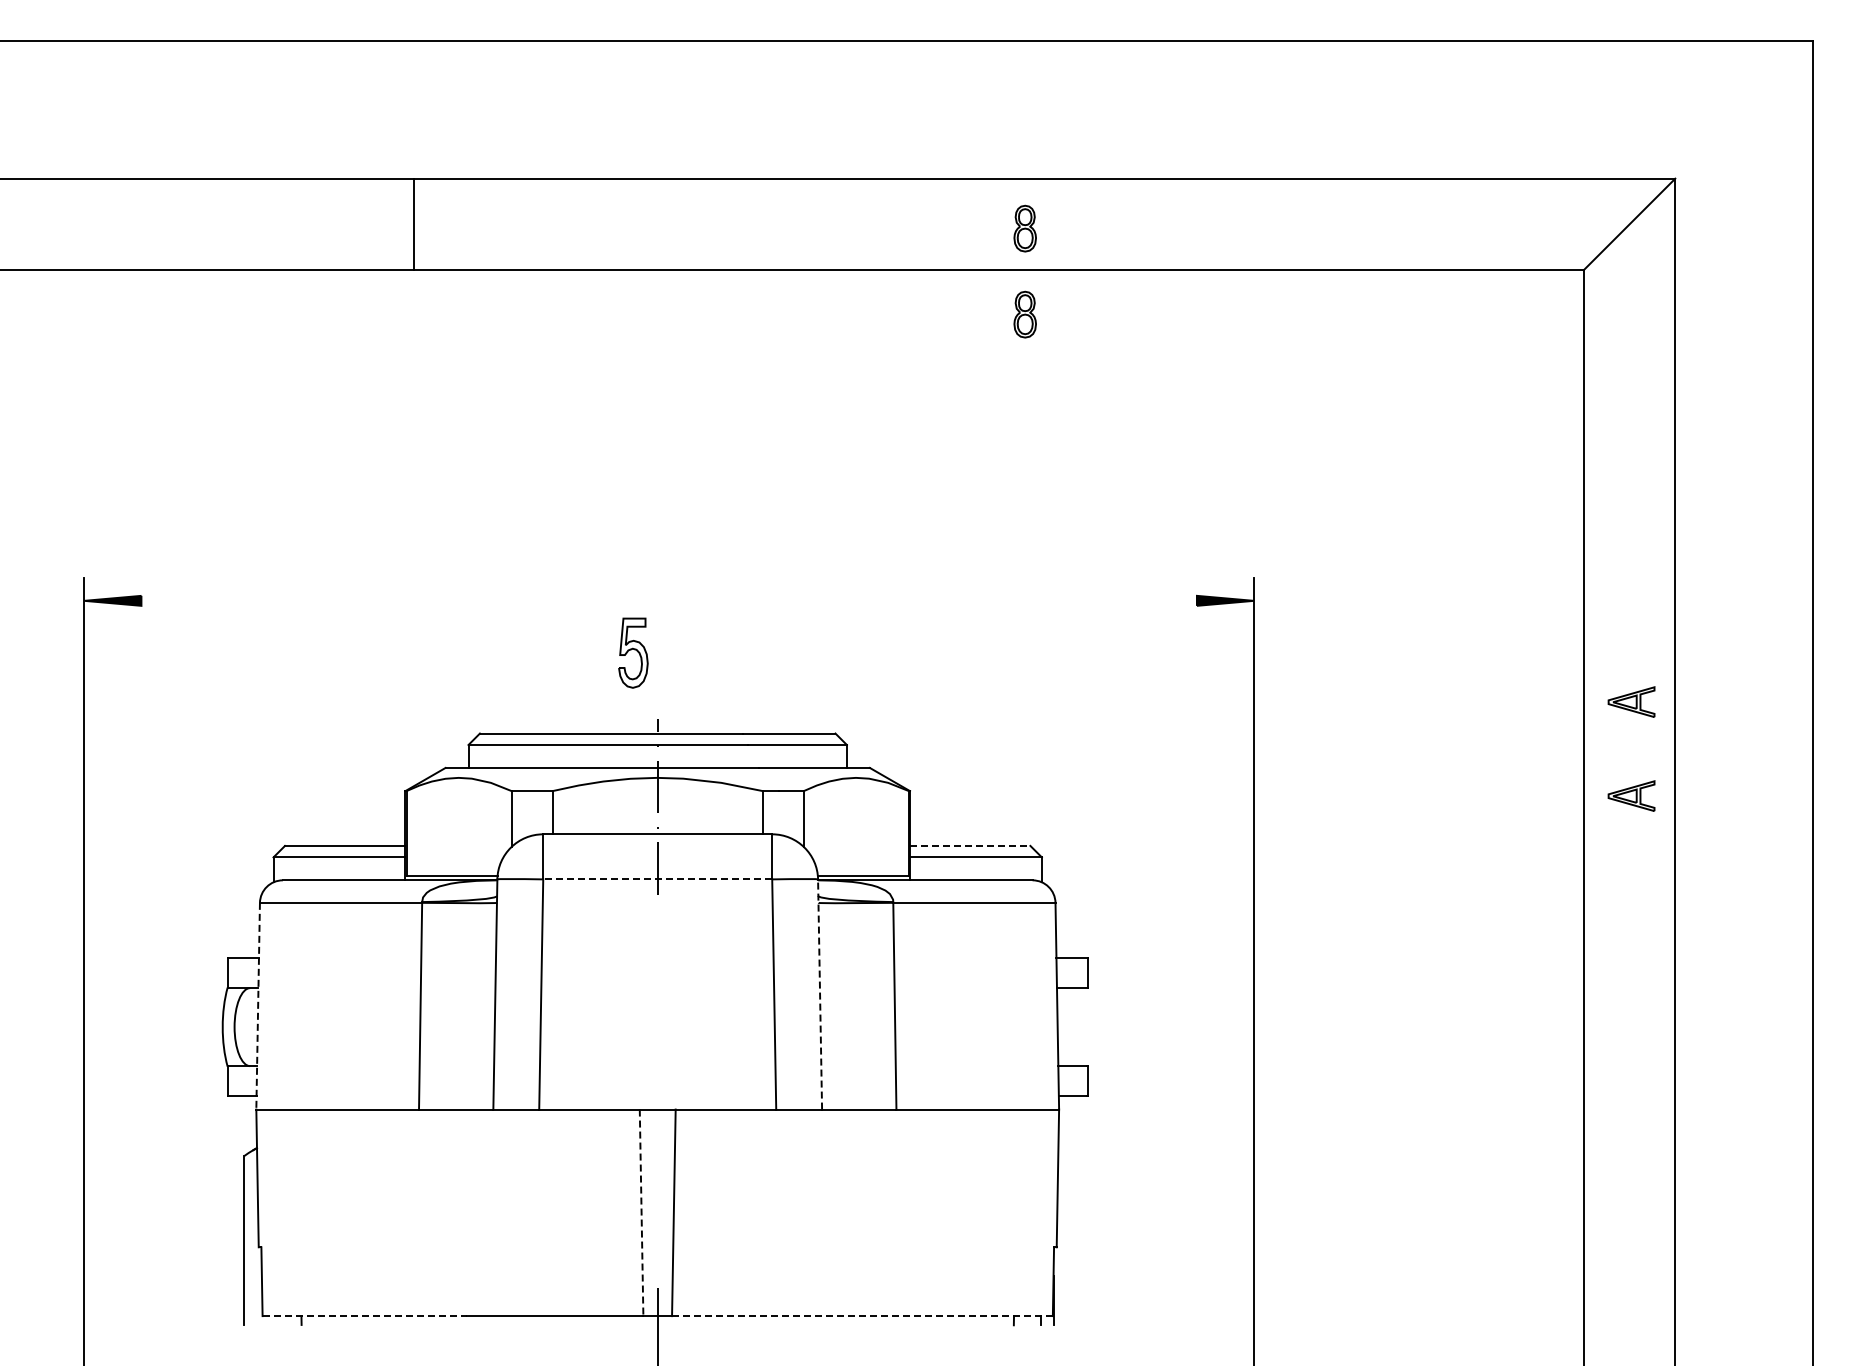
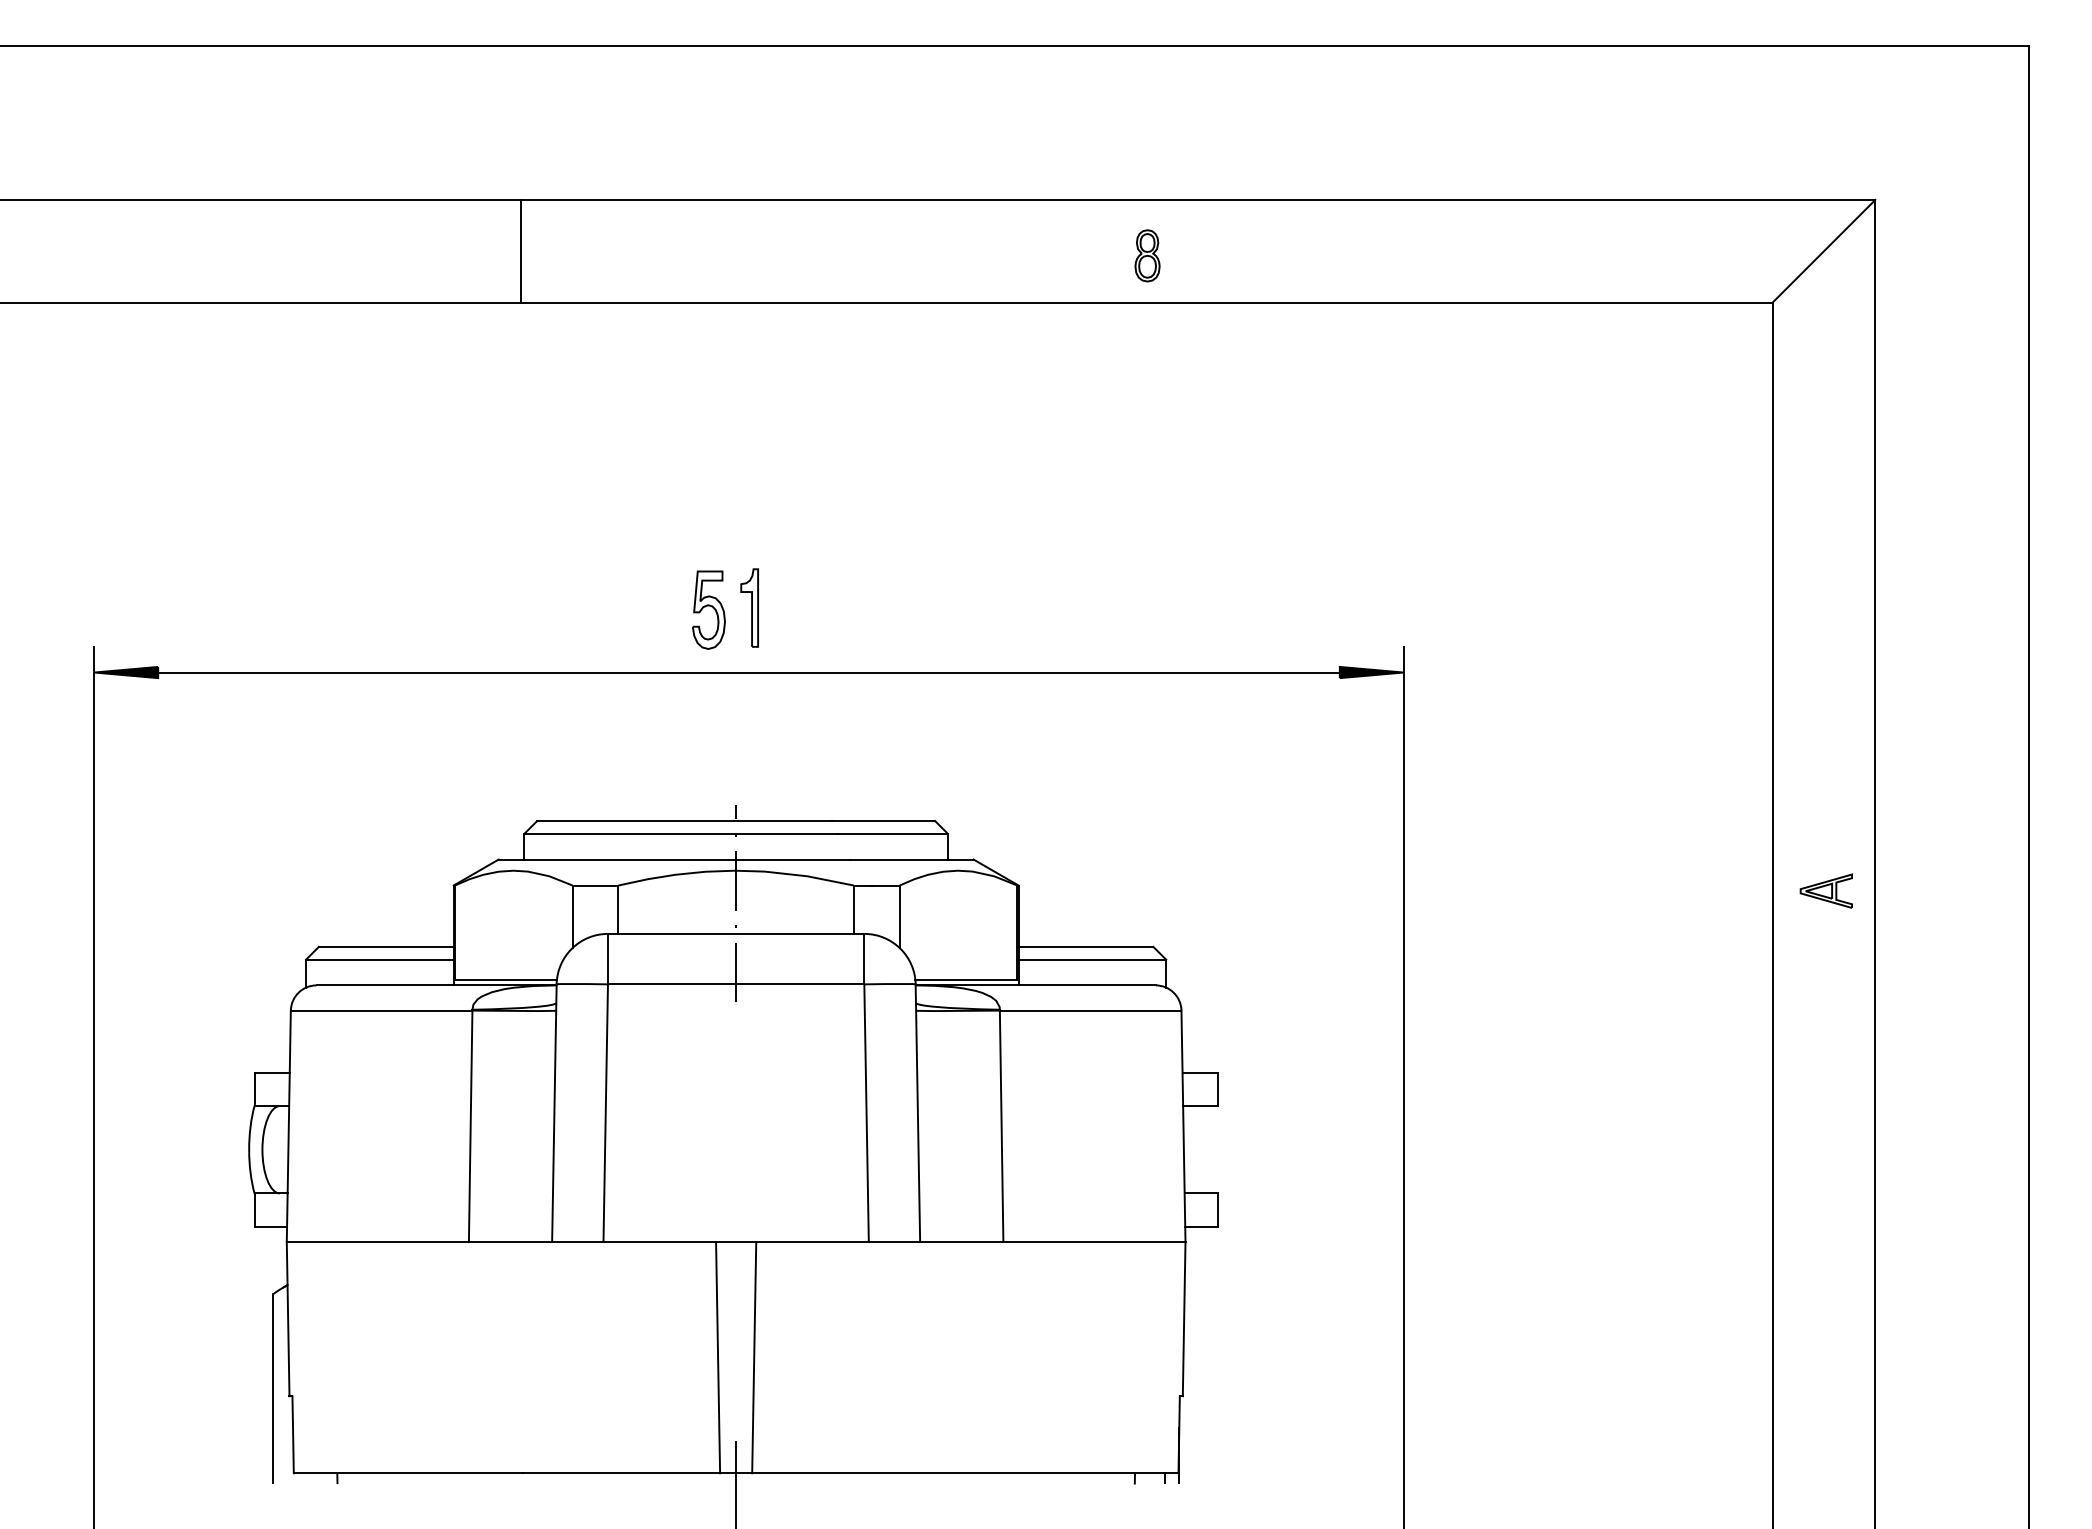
line: (414, 224) -> (520, 251), moved
part: (1024, 314) -> (1146, 351), removed
part: (669, 542) -> (749, 607), added
line: (668, 600) -> (748, 672), added
part: (633, 652) -> (709, 609), moved
part: (1631, 701) -> (1826, 785), removed
line: (970, 845) -> (1086, 946), dashed -> solid
line: (657, 879) -> (735, 984), dashed -> solid
line: (820, 993) -> (918, 1112), dashed -> solid
line: (258, 1006) -> (289, 1126), dashed -> solid
line: (641, 1213) -> (717, 1358), dashed -> solid
line: (365, 1316) -> (409, 1473), dashed -> solid
line: (862, 1316) -> (965, 1473), dashed -> solid

